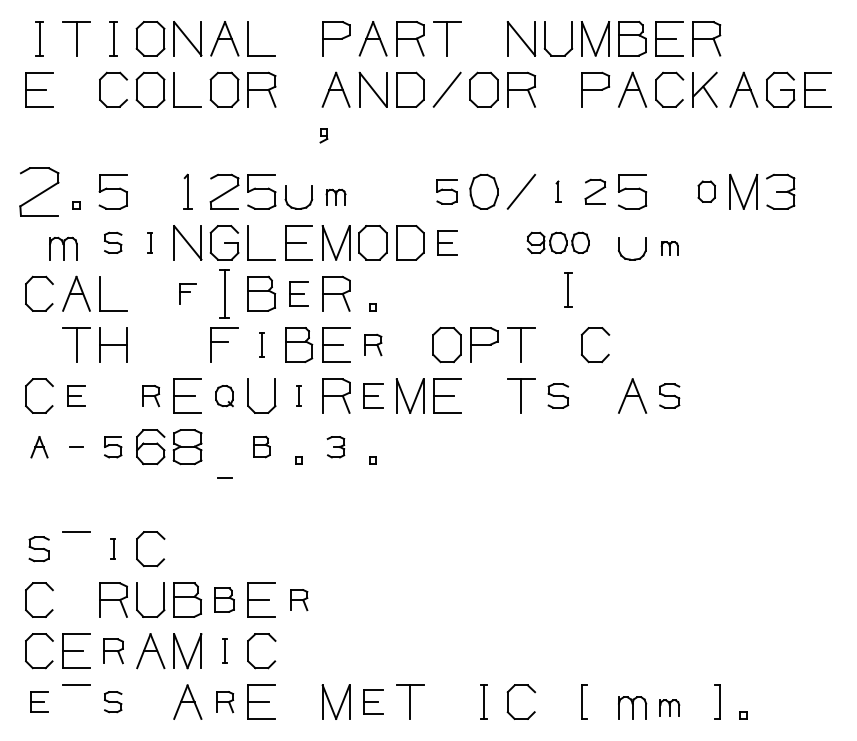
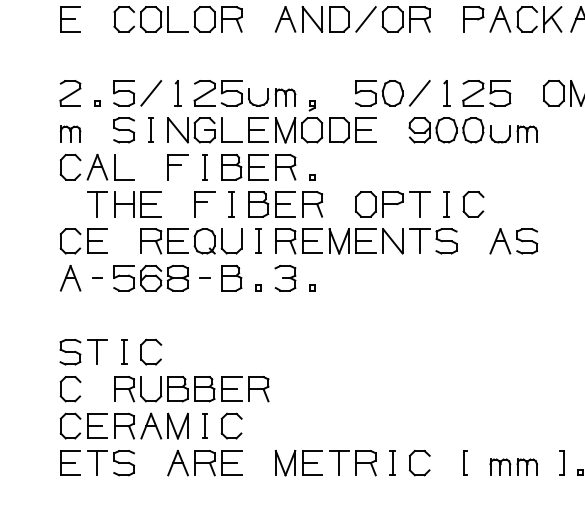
part: (323, 135) -> (311, 105), moved
part: (38, 191) -> (69, 93), size x0.71
line: (150, 191) -> (151, 93), added
part: (446, 191) -> (365, 93), size x1.43
part: (558, 191) -> (446, 93), size x1.67
part: (595, 191) -> (473, 93), size x1.43
part: (706, 191) -> (553, 93), size x1.67
part: (335, 197) -> (285, 97), size x1.43
part: (112, 242) -> (123, 130), size x1.67
part: (150, 242) -> (151, 130), size x1.67
part: (447, 242) -> (366, 130), size x1.43
part: (558, 242) -> (446, 130), size x1.67
part: (63, 248) -> (70, 134), moved
part: (669, 248) -> (527, 134), size x1.67
part: (568, 289) -> (446, 203), moved
part: (187, 293) -> (177, 166), size x1.67
part: (224, 293) -> (204, 166), size x0.71
part: (298, 293) -> (258, 166), size x1.43
part: (150, 344) -> (151, 203), added
part: (261, 344) -> (231, 203), size x1.43
part: (373, 344) -> (312, 203), size x1.67
part: (76, 395) -> (97, 240), size x1.67
part: (150, 395) -> (151, 240), size x1.67
part: (224, 395) -> (204, 240), size x1.67
part: (298, 395) -> (258, 240), size x1.67
part: (373, 395) -> (312, 240), size x1.43
part: (483, 395) -> (392, 240), added
part: (558, 395) -> (446, 240), size x1.43
part: (669, 395) -> (527, 240), size x1.43
part: (261, 446) -> (231, 277), size x1.67
part: (39, 447) -> (70, 278), size x1.67
part: (112, 447) -> (123, 278), size x1.67
part: (335, 447) -> (285, 278), size x1.67
line: (224, 477) -> (204, 277), moved
part: (113, 548) -> (124, 351), size x1.67
part: (38, 549) -> (69, 352), size x1.43
line: (76, 549) -> (97, 352), added
part: (224, 599) -> (204, 388), size x1.43
part: (299, 599) -> (259, 388), size x1.67
part: (224, 650) -> (204, 425), size x1.43
part: (113, 651) -> (124, 426), size x1.43
part: (39, 701) -> (70, 462), size x1.67
line: (76, 701) -> (97, 462), added
part: (112, 701) -> (123, 462), size x1.67
part: (224, 701) -> (204, 462), size x1.67
part: (373, 701) -> (312, 462), size x1.43
part: (447, 701) -> (366, 462), added
part: (669, 707) -> (527, 466), size x1.43

